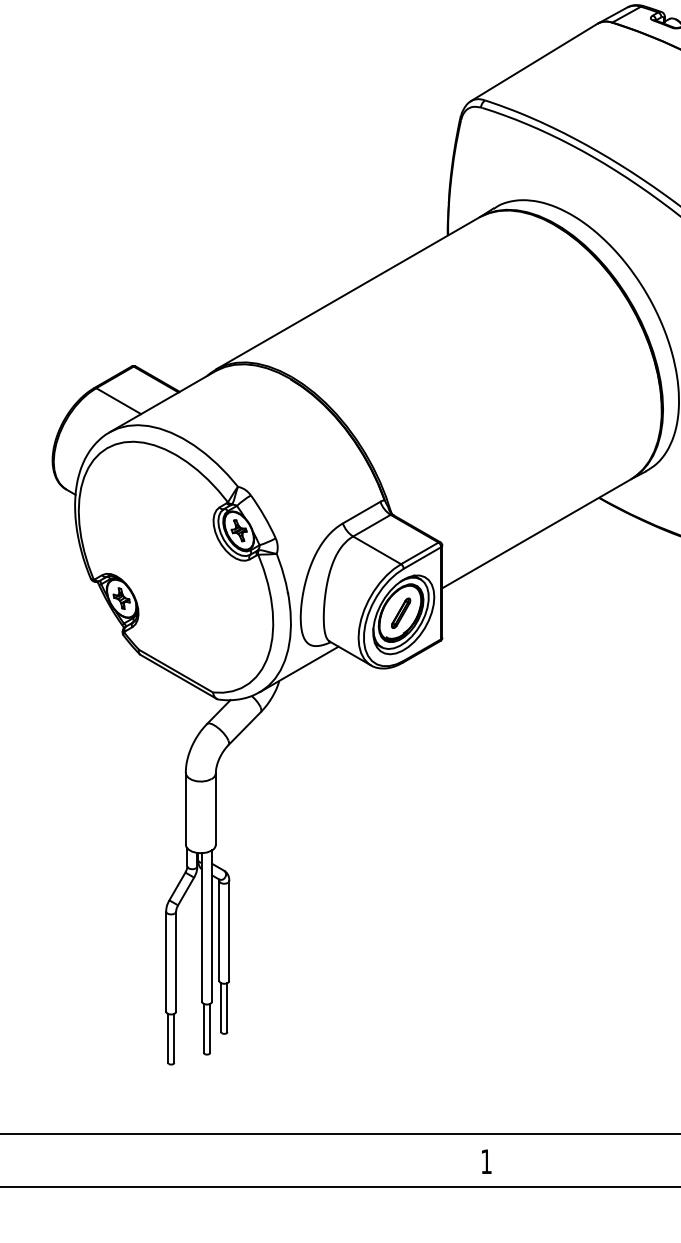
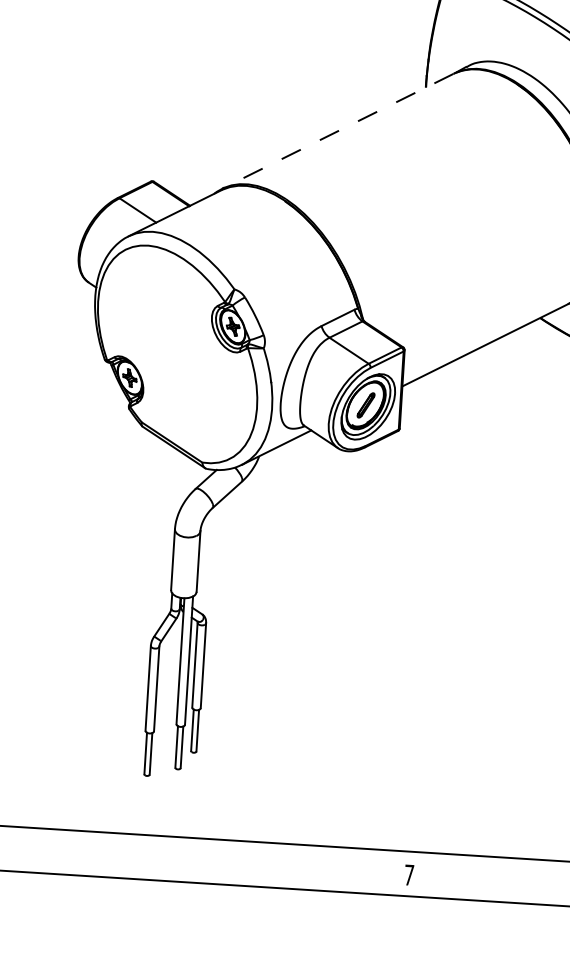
line: (347, 293) -> (337, 131), solid -> dashed
text: (486, 1161) -> (409, 874), 1 -> 7

